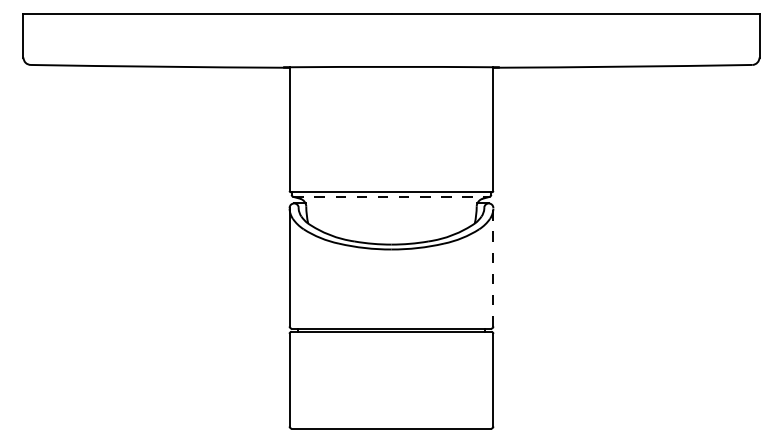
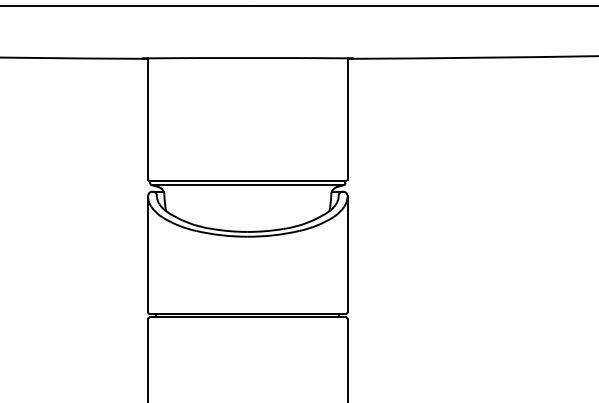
line: (391, 196) -> (247, 184), dashed -> solid
line: (493, 266) -> (347, 253), dashed -> solid

